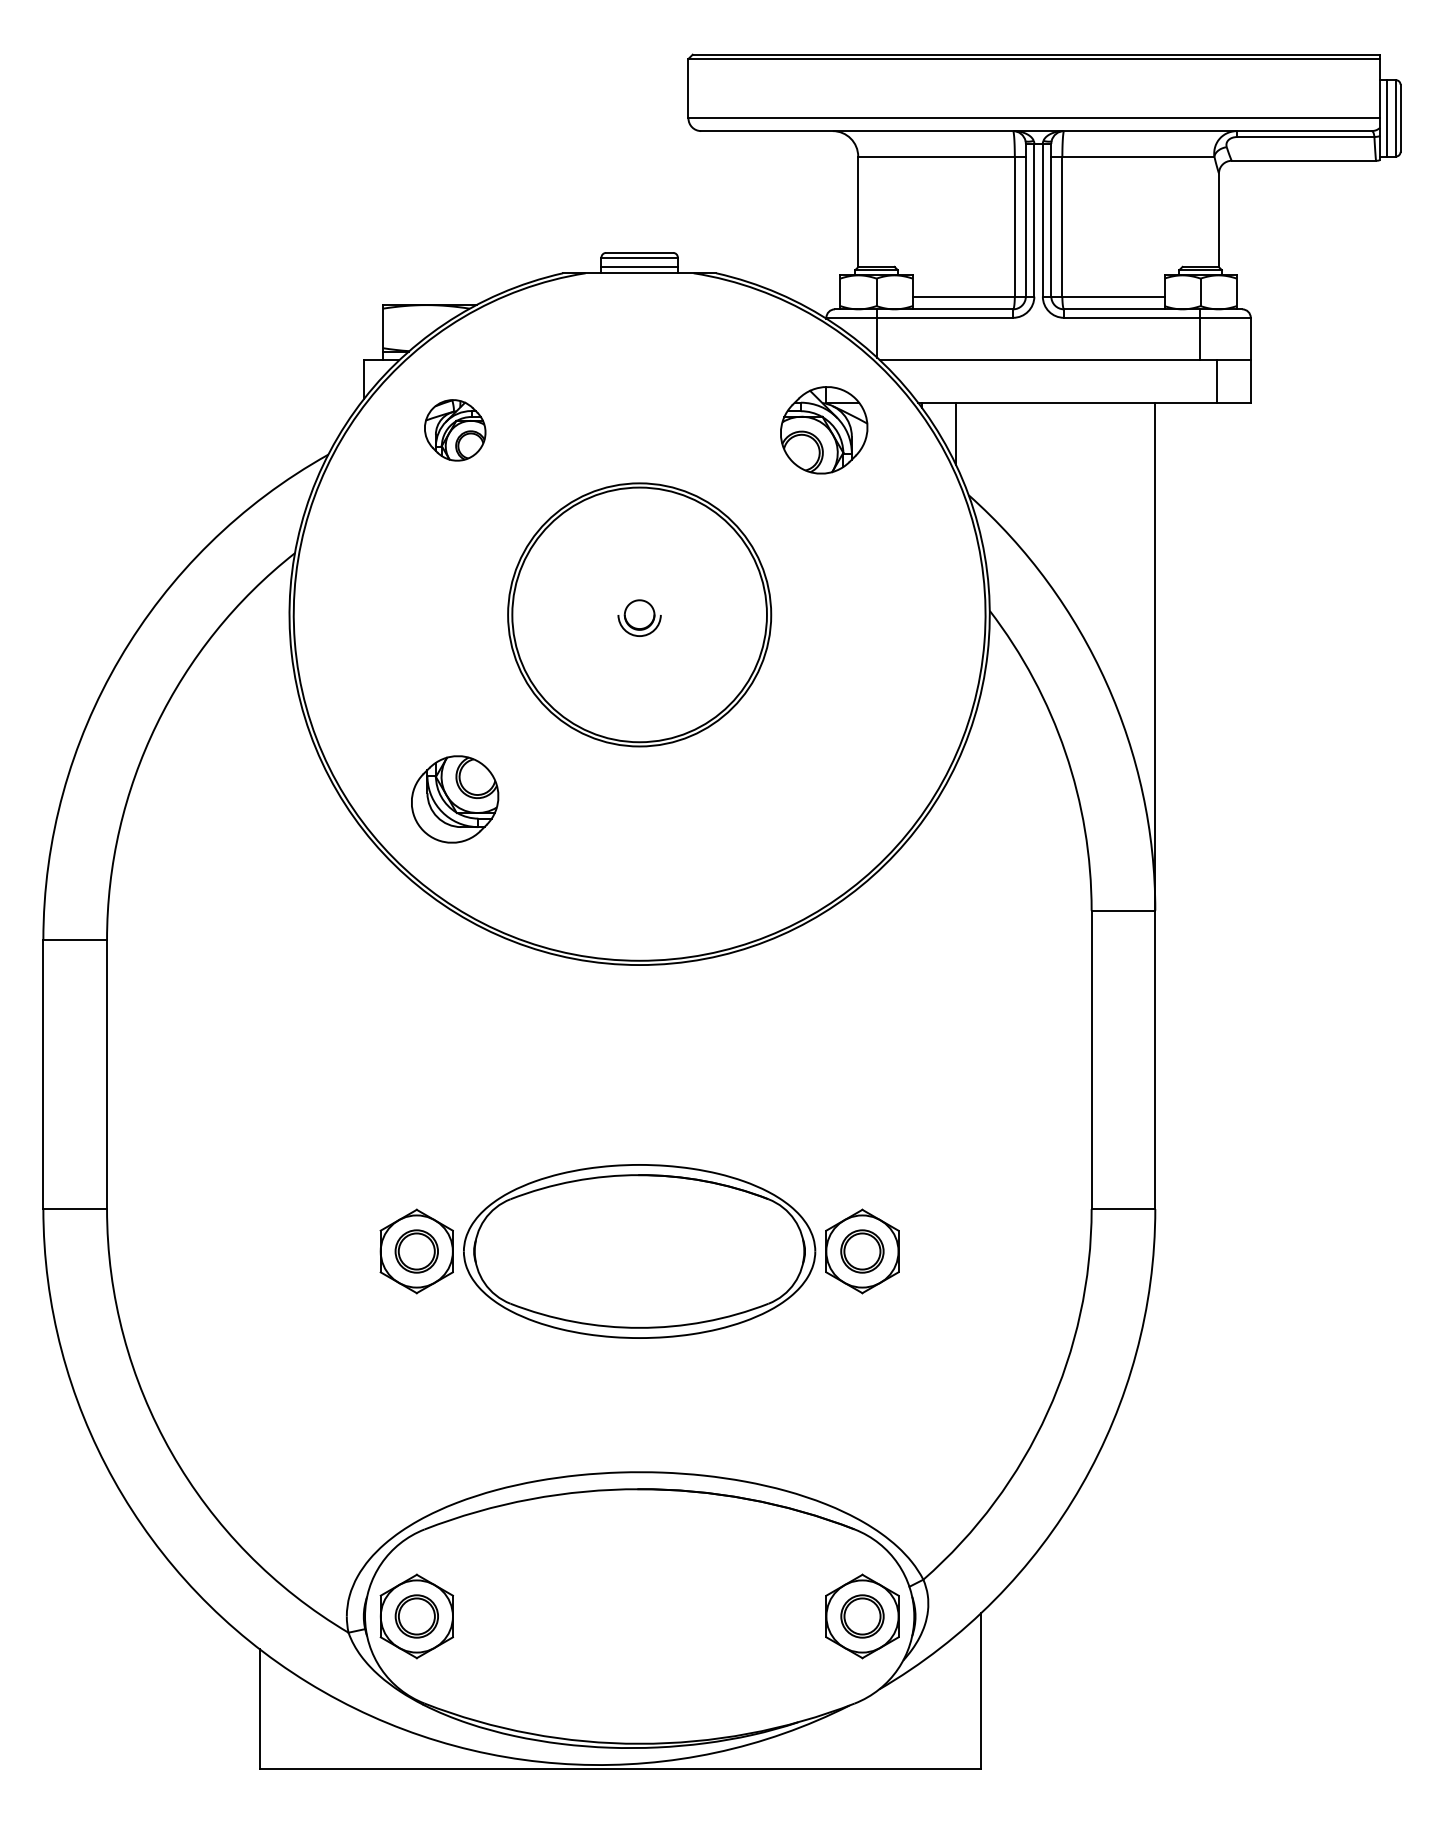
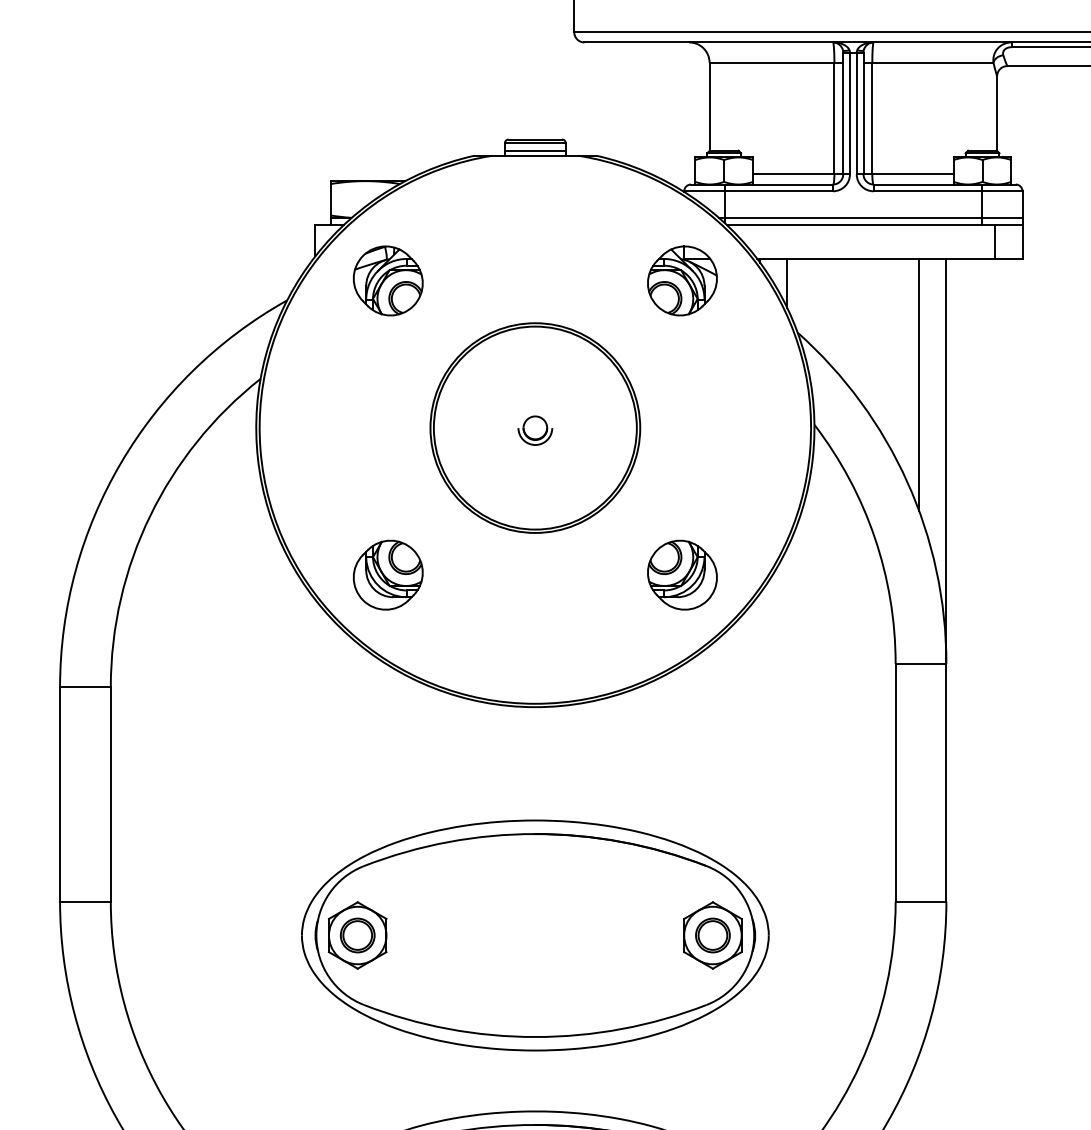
line: (1060, 351) -> (870, 218), added
part: (455, 430) -> (388, 281), size x1.43
line: (1121, 560) -> (919, 384), added
part: (824, 799) -> (682, 575), added
part: (639, 1251) -> (535, 935), size x1.67

